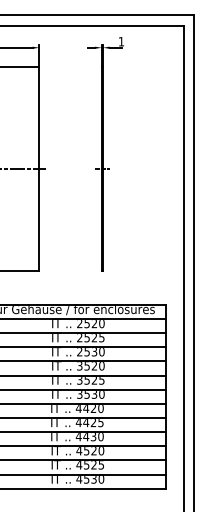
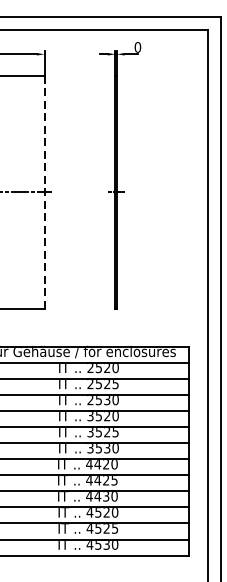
text: (121, 41) -> (137, 47), 1 -> 0
line: (39, 169) -> (44, 192), solid -> dashed

